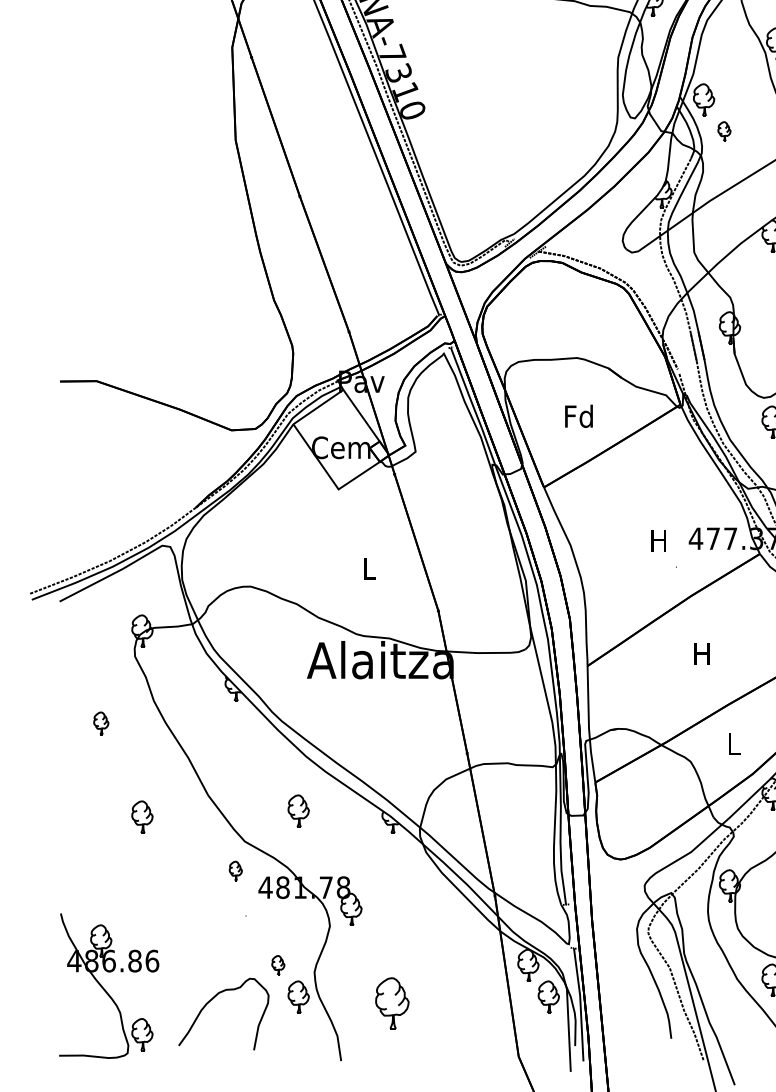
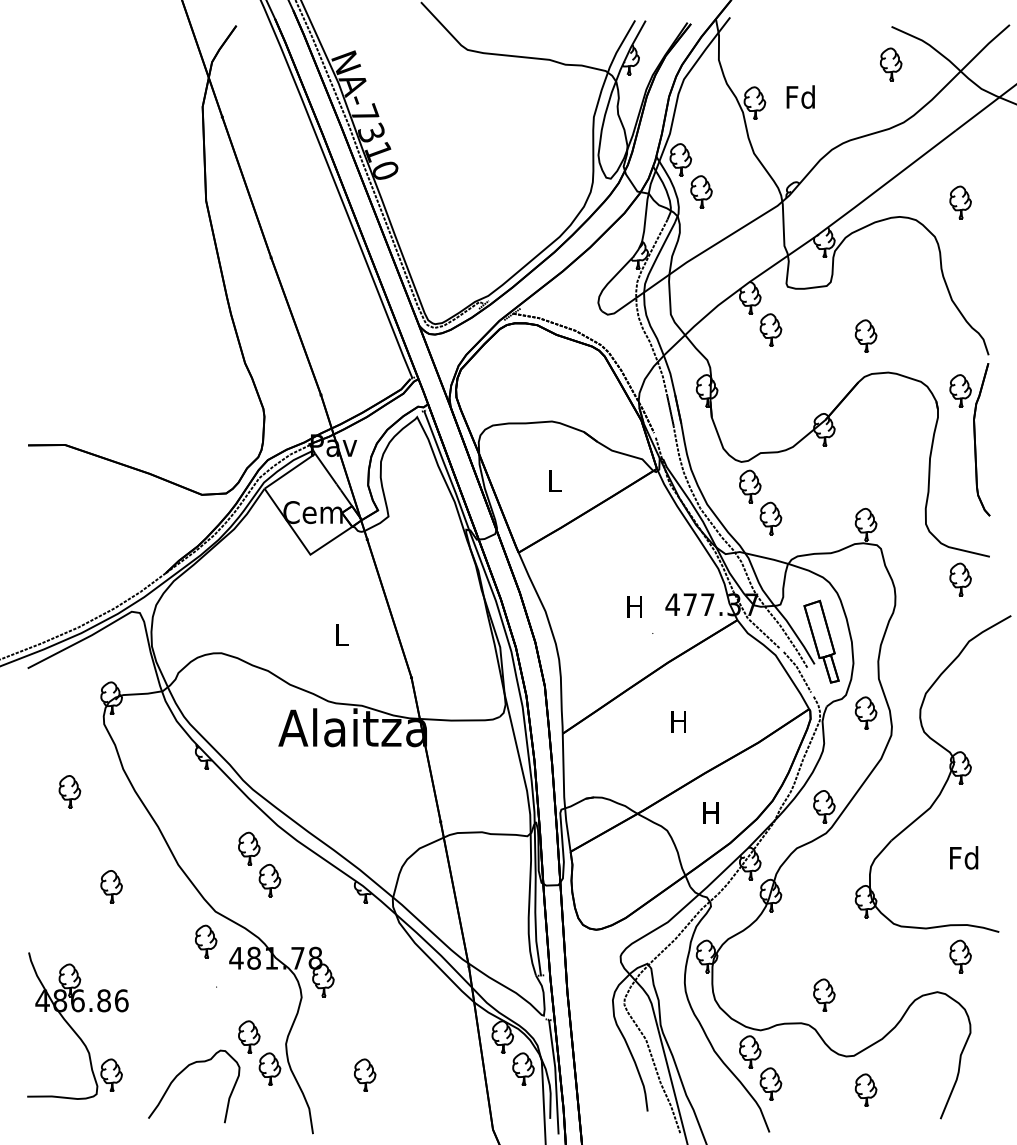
part: (724, 131) -> (701, 191), size x1.67
text: (579, 416) -> (554, 480), Fd -> L
part: (100, 723) -> (69, 791), size x1.43
text: (733, 743) -> (710, 812), L -> H
part: (278, 779) -> (249, 848), added
part: (236, 871) -> (206, 941), size x1.67
part: (278, 964) -> (249, 1036), size x1.67
part: (108, 985) -> (77, 1025), moved
part: (392, 1002) -> (365, 1074), size x0.62

